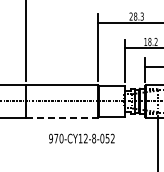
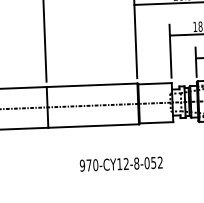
line: (62, 117) -> (94, 125), dashed -> solid
text: (81, 138) -> (120, 164), moved

